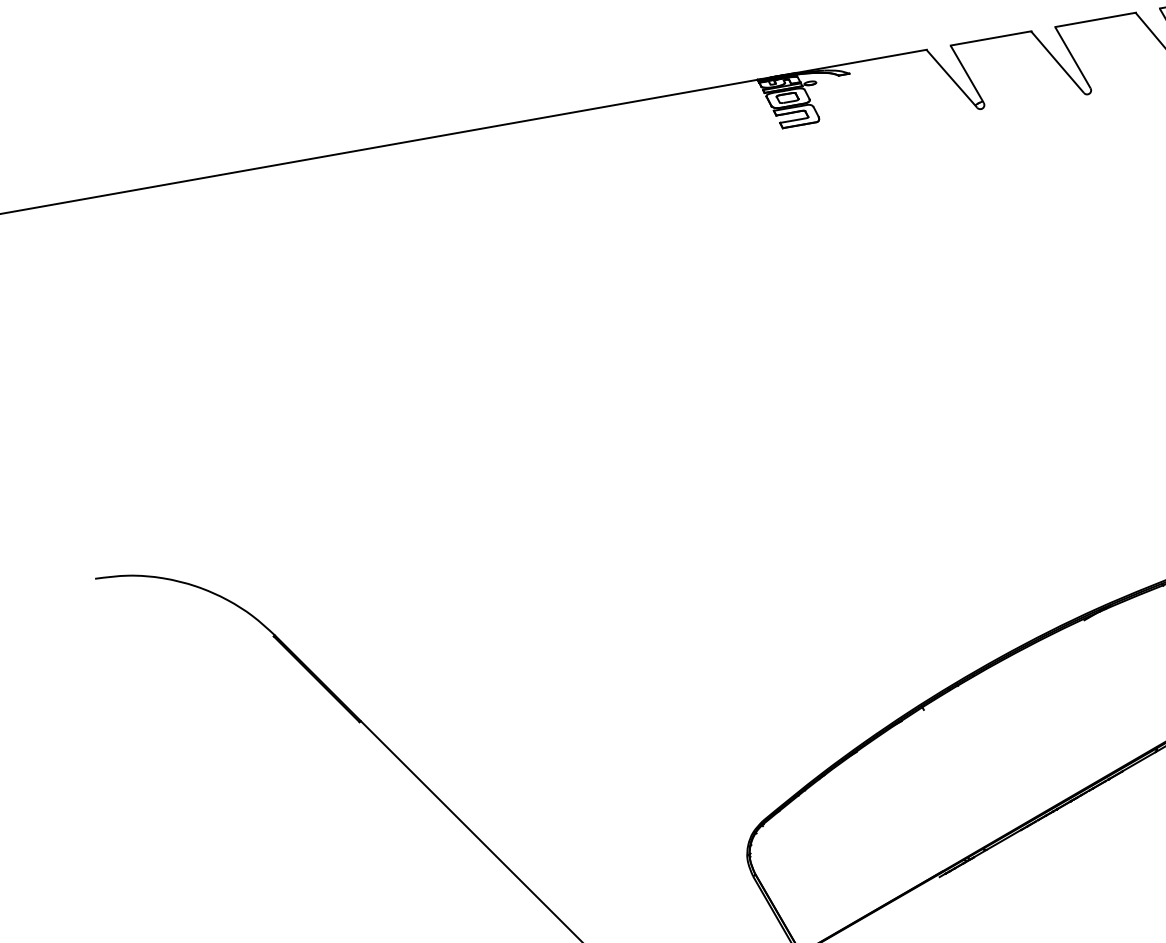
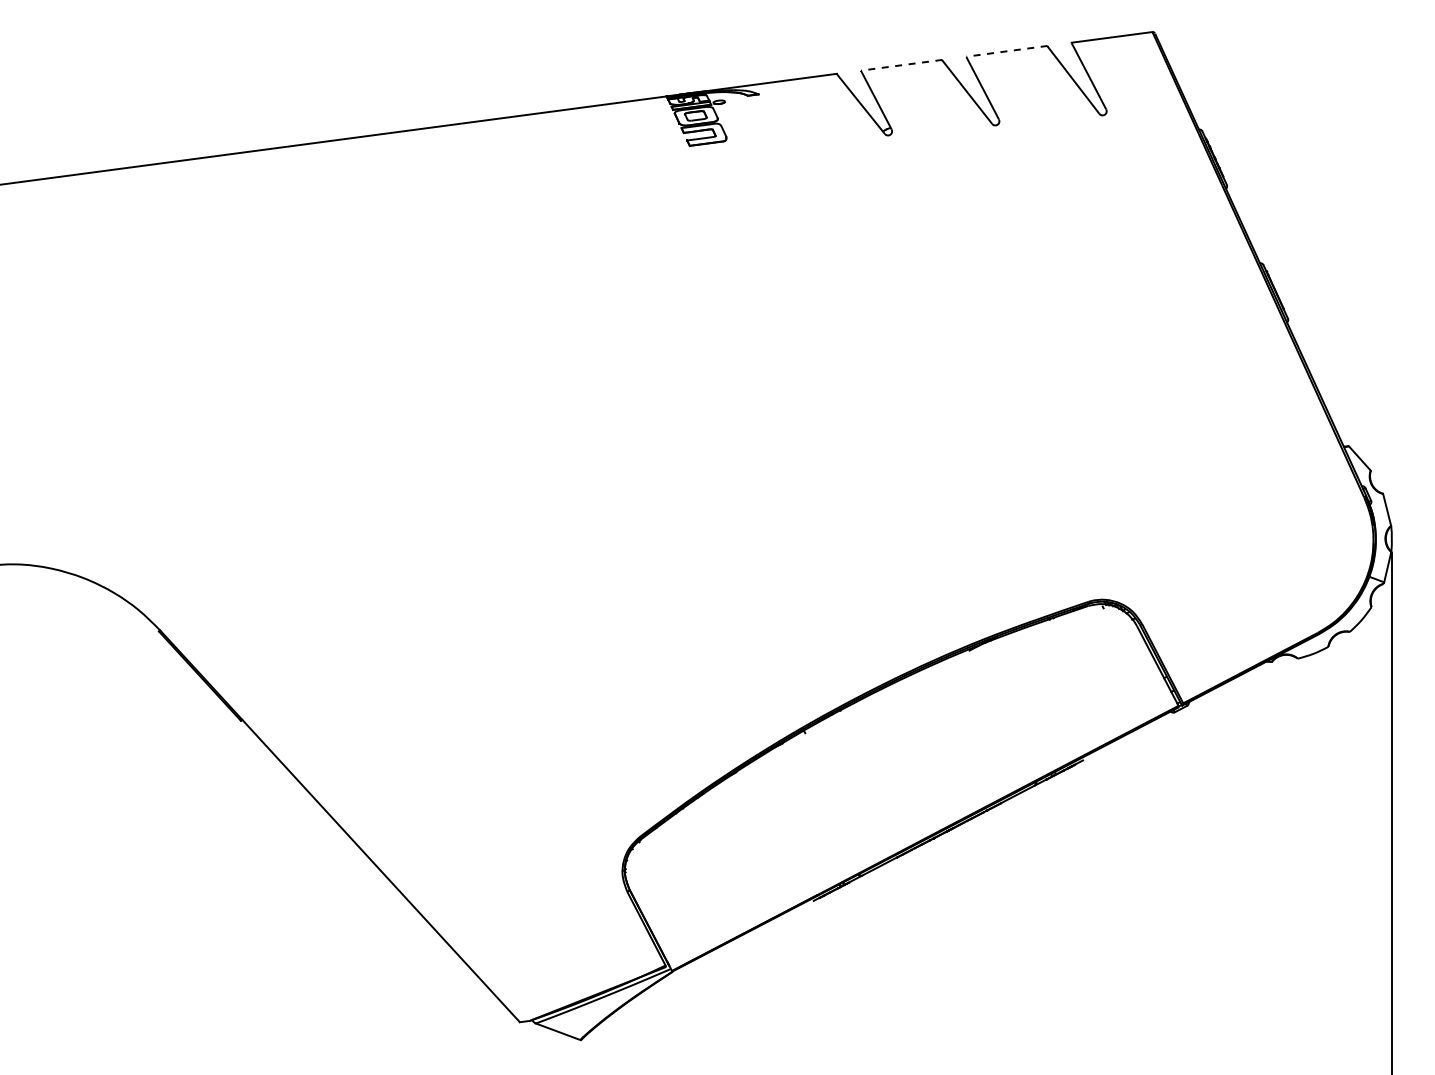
line: (1096, 20) -> (1007, 51), solid -> dashed
line: (990, 38) -> (901, 65), solid -> dashed

